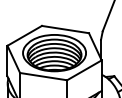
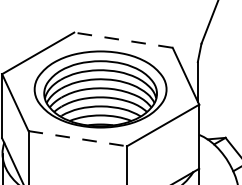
line: (65, 29) -> (123, 40), solid -> dashed
line: (43, 76) -> (77, 138), solid -> dashed

